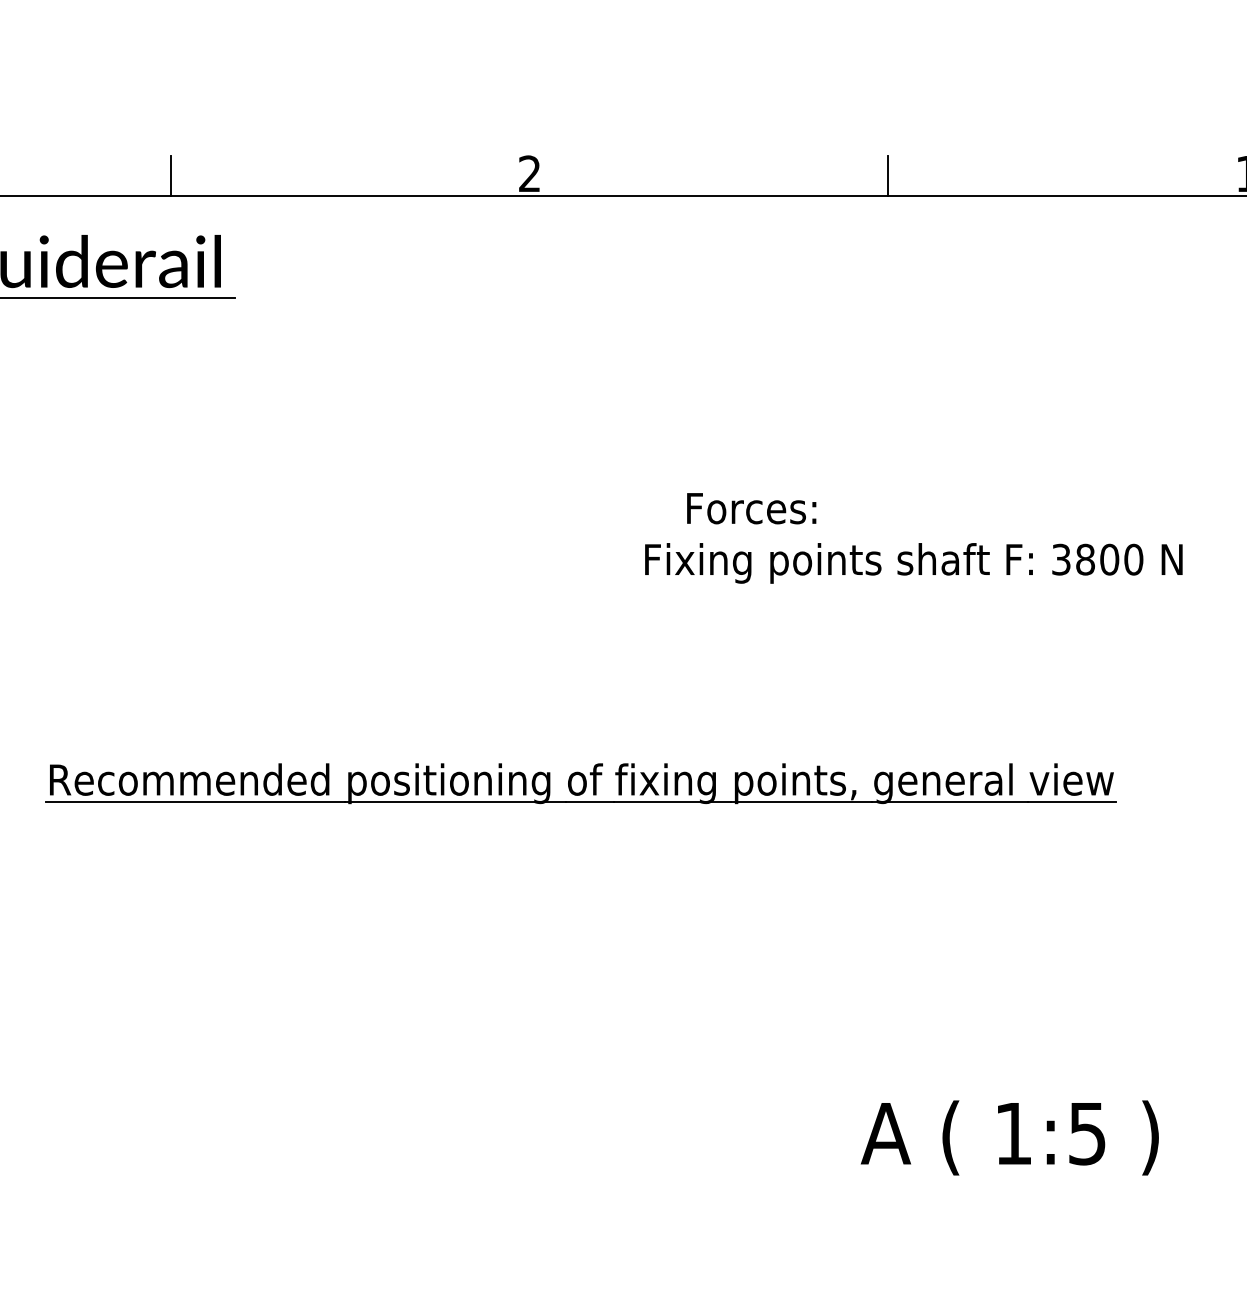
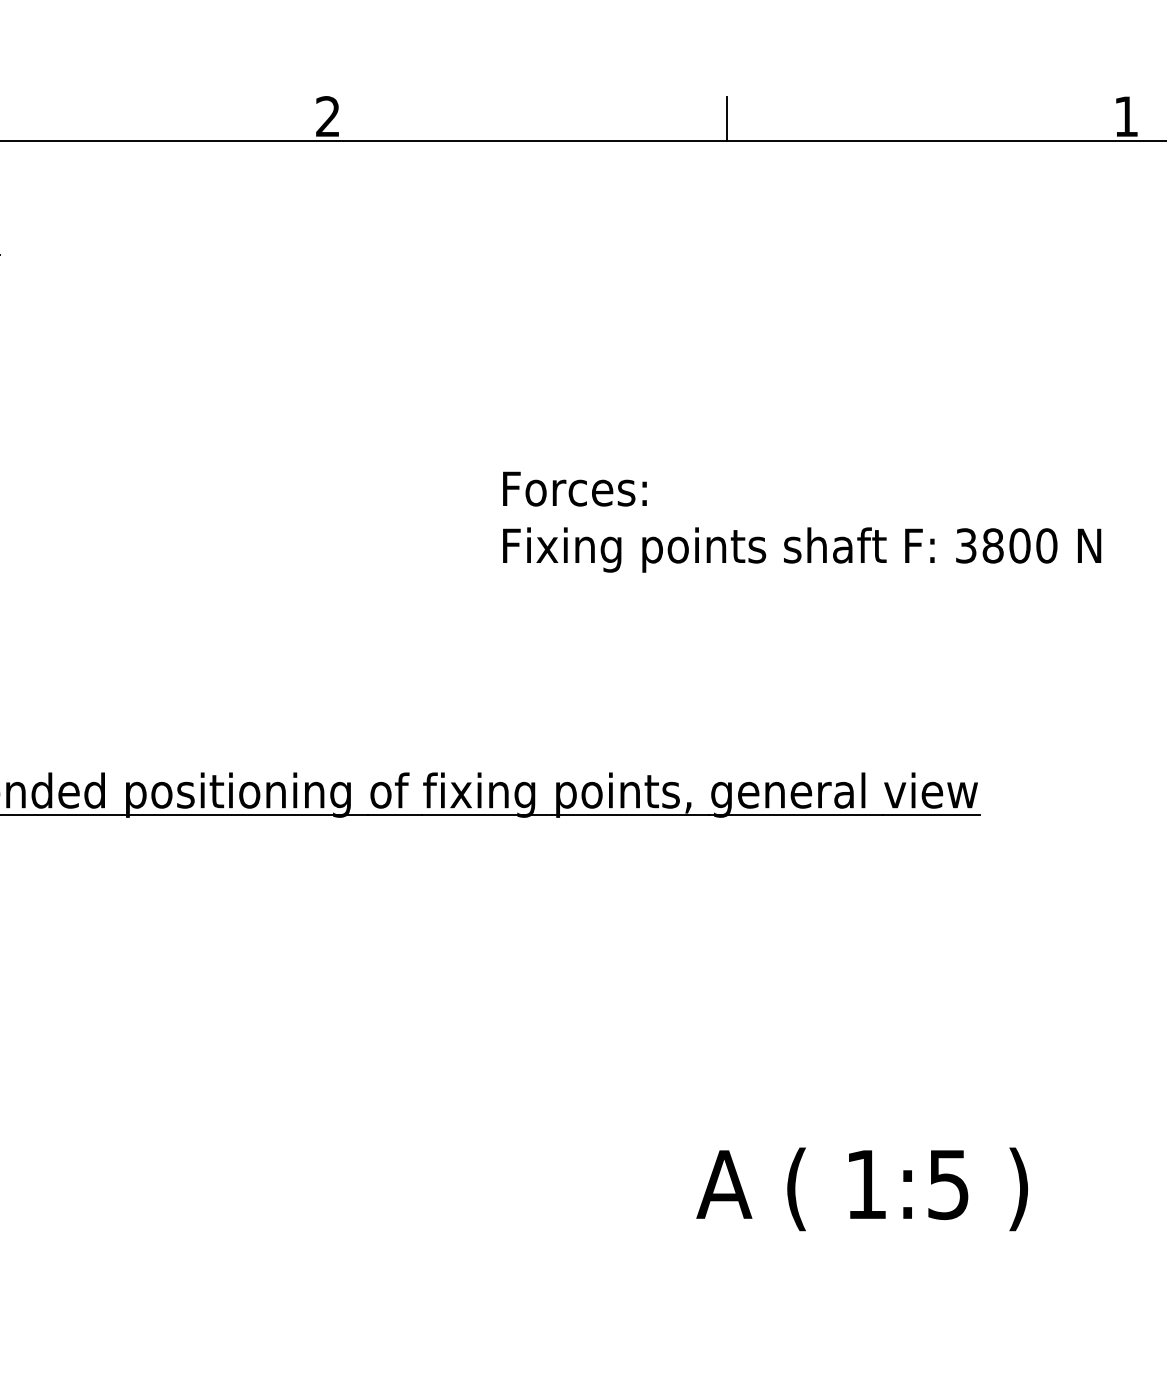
text: (913, 563) -> (801, 550), moved

